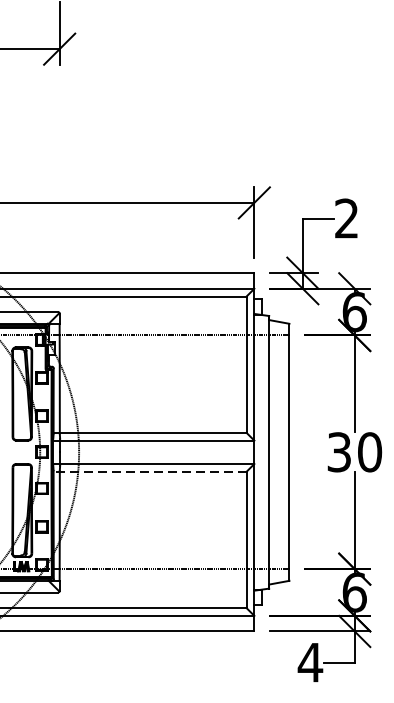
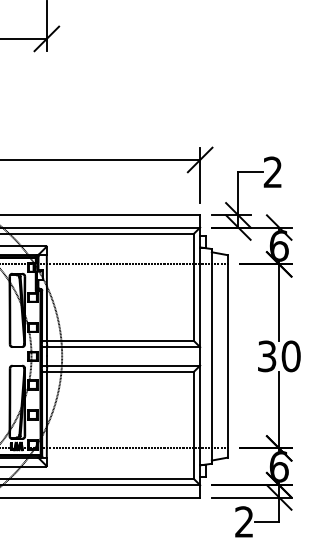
line: (150, 471) -> (118, 371), dashed -> solid
text: (310, 661) -> (244, 521), 4 -> 2

